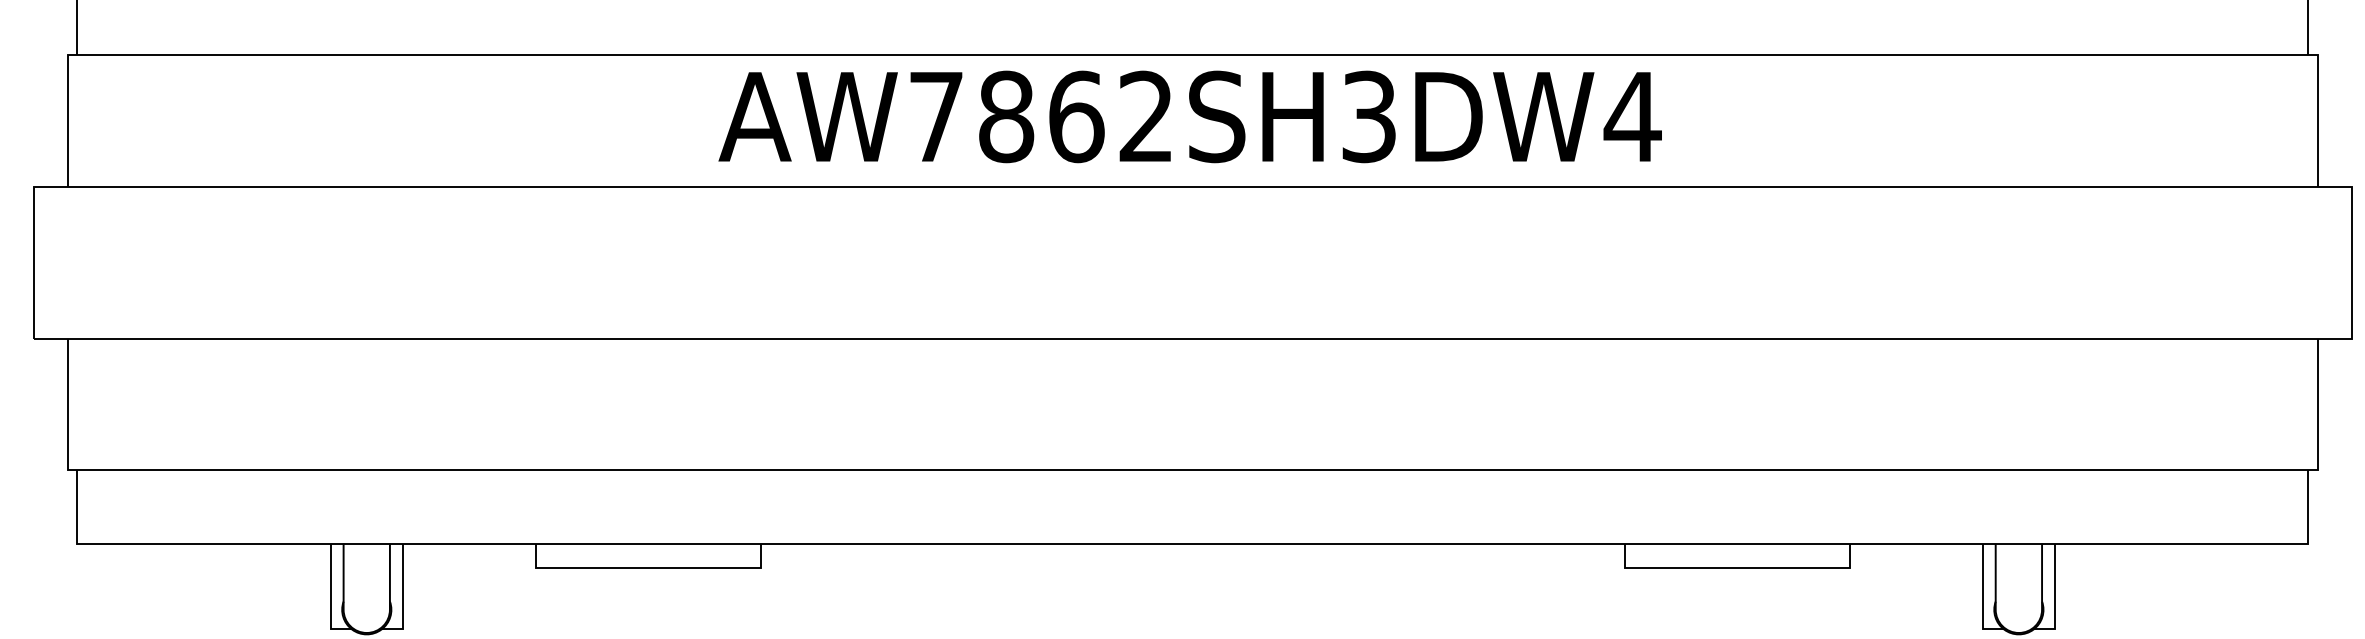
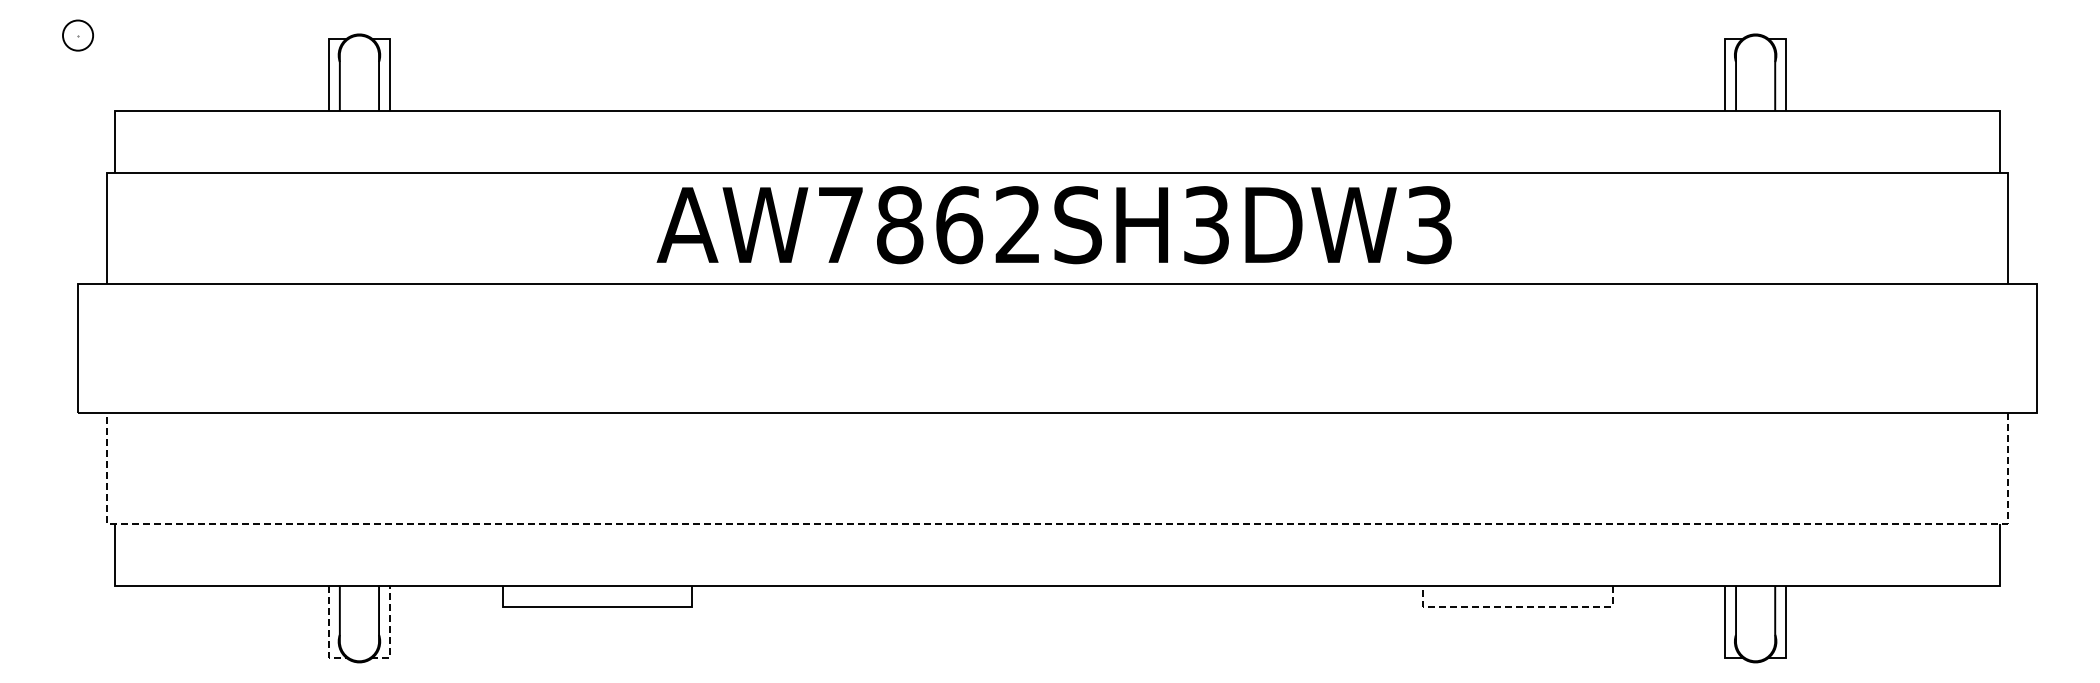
text: (1631, 117) -> (1428, 225), AW7862SH3DW4 -> AW7862SH3DW3
line: (1192, 469) -> (1057, 523), solid -> dashed
line: (1737, 568) -> (1517, 606), solid -> dashed
line: (402, 597) -> (389, 631), solid -> dashed
line: (331, 598) -> (329, 632), solid -> dashed

